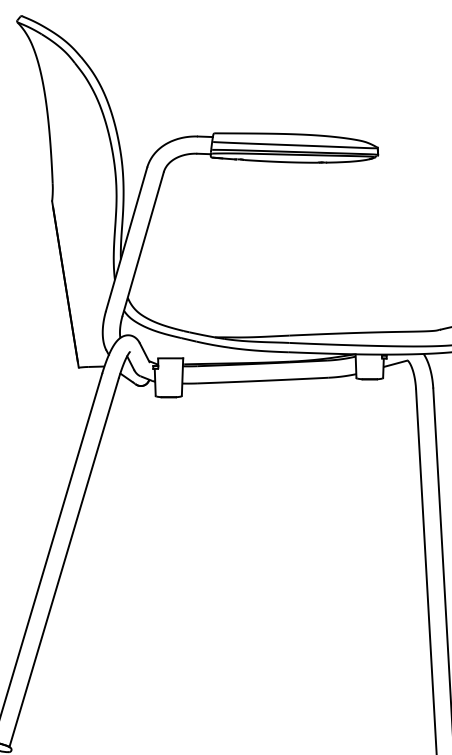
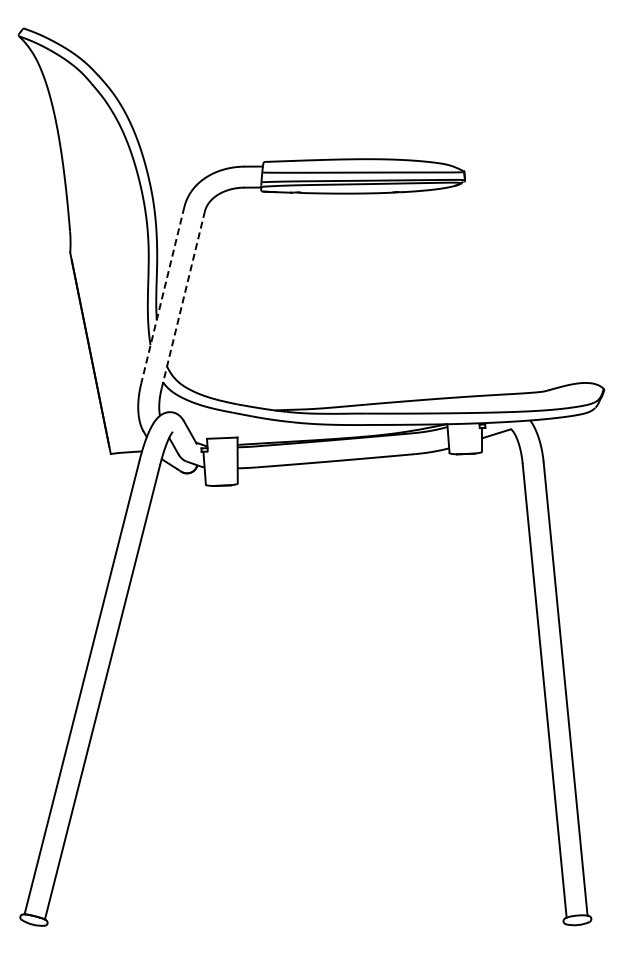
line: (126, 239) -> (162, 295), solid -> dashed
line: (143, 243) -> (183, 299), solid -> dashed

